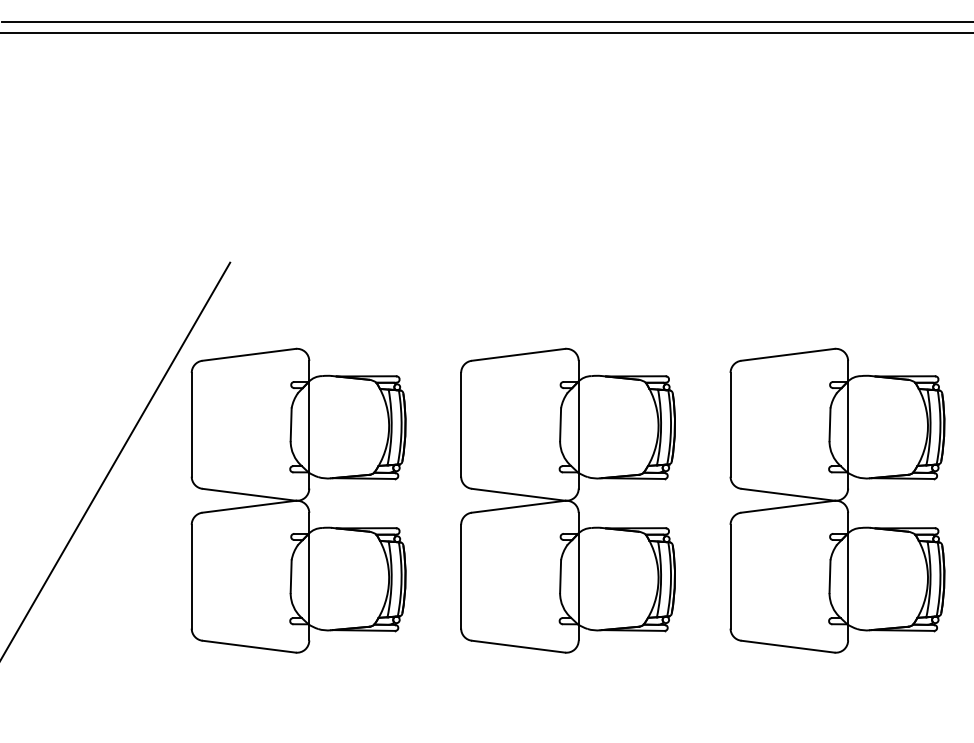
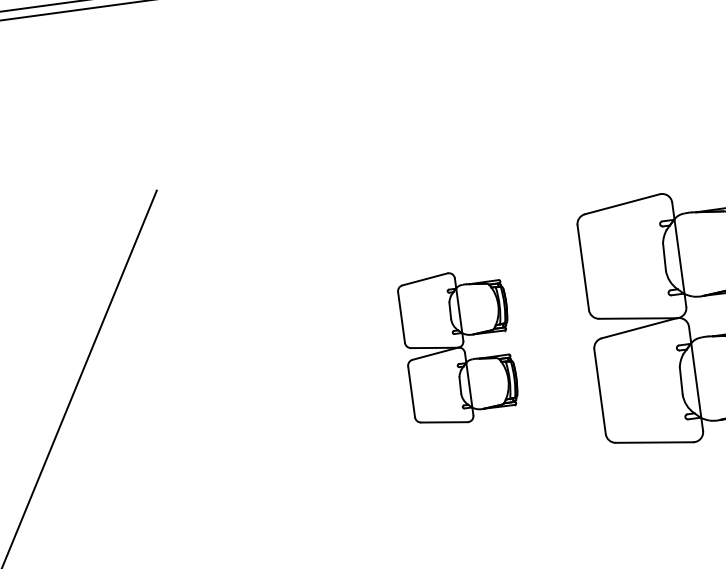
part: (298, 500) -> (238, 377), removed
part: (567, 500) -> (458, 347), size x0.6

